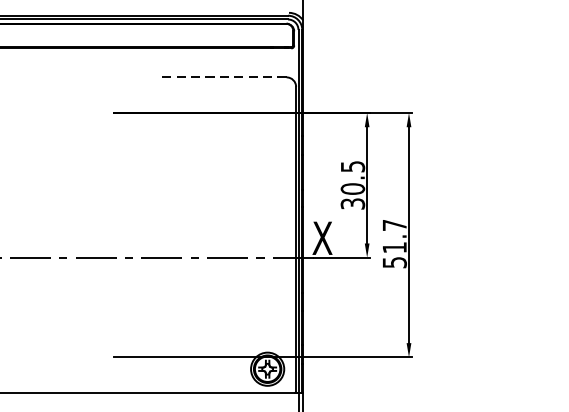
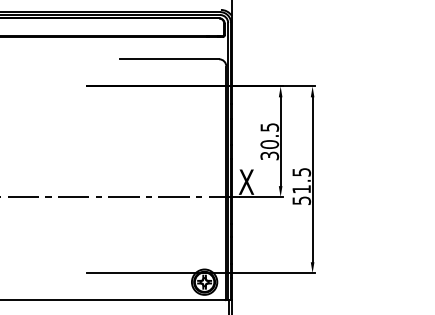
line: (221, 77) -> (169, 59), dashed -> solid
text: (394, 225) -> (301, 172), 51.7 -> 51.5

